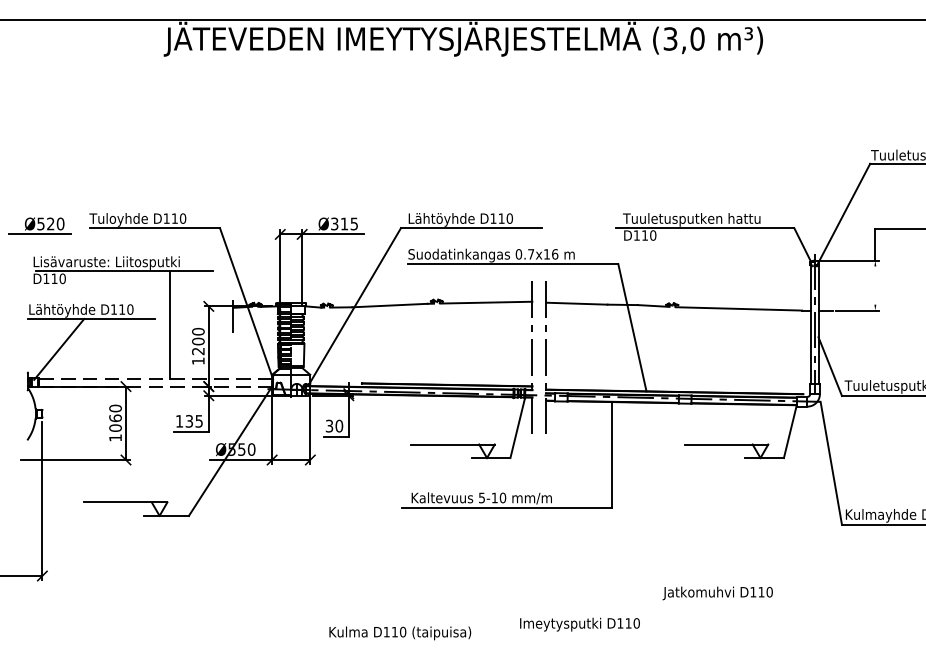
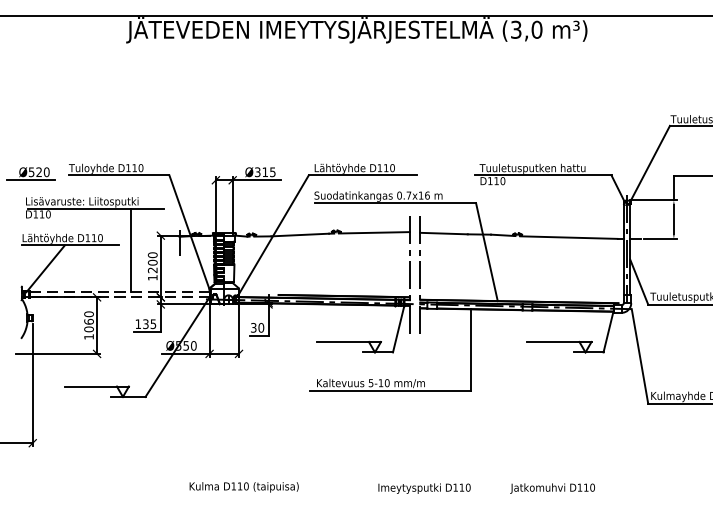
line: (874, 285) -> (673, 219), added
text: (717, 593) -> (552, 488), moved
text: (579, 624) -> (424, 488), moved
text: (399, 633) -> (243, 487), moved

